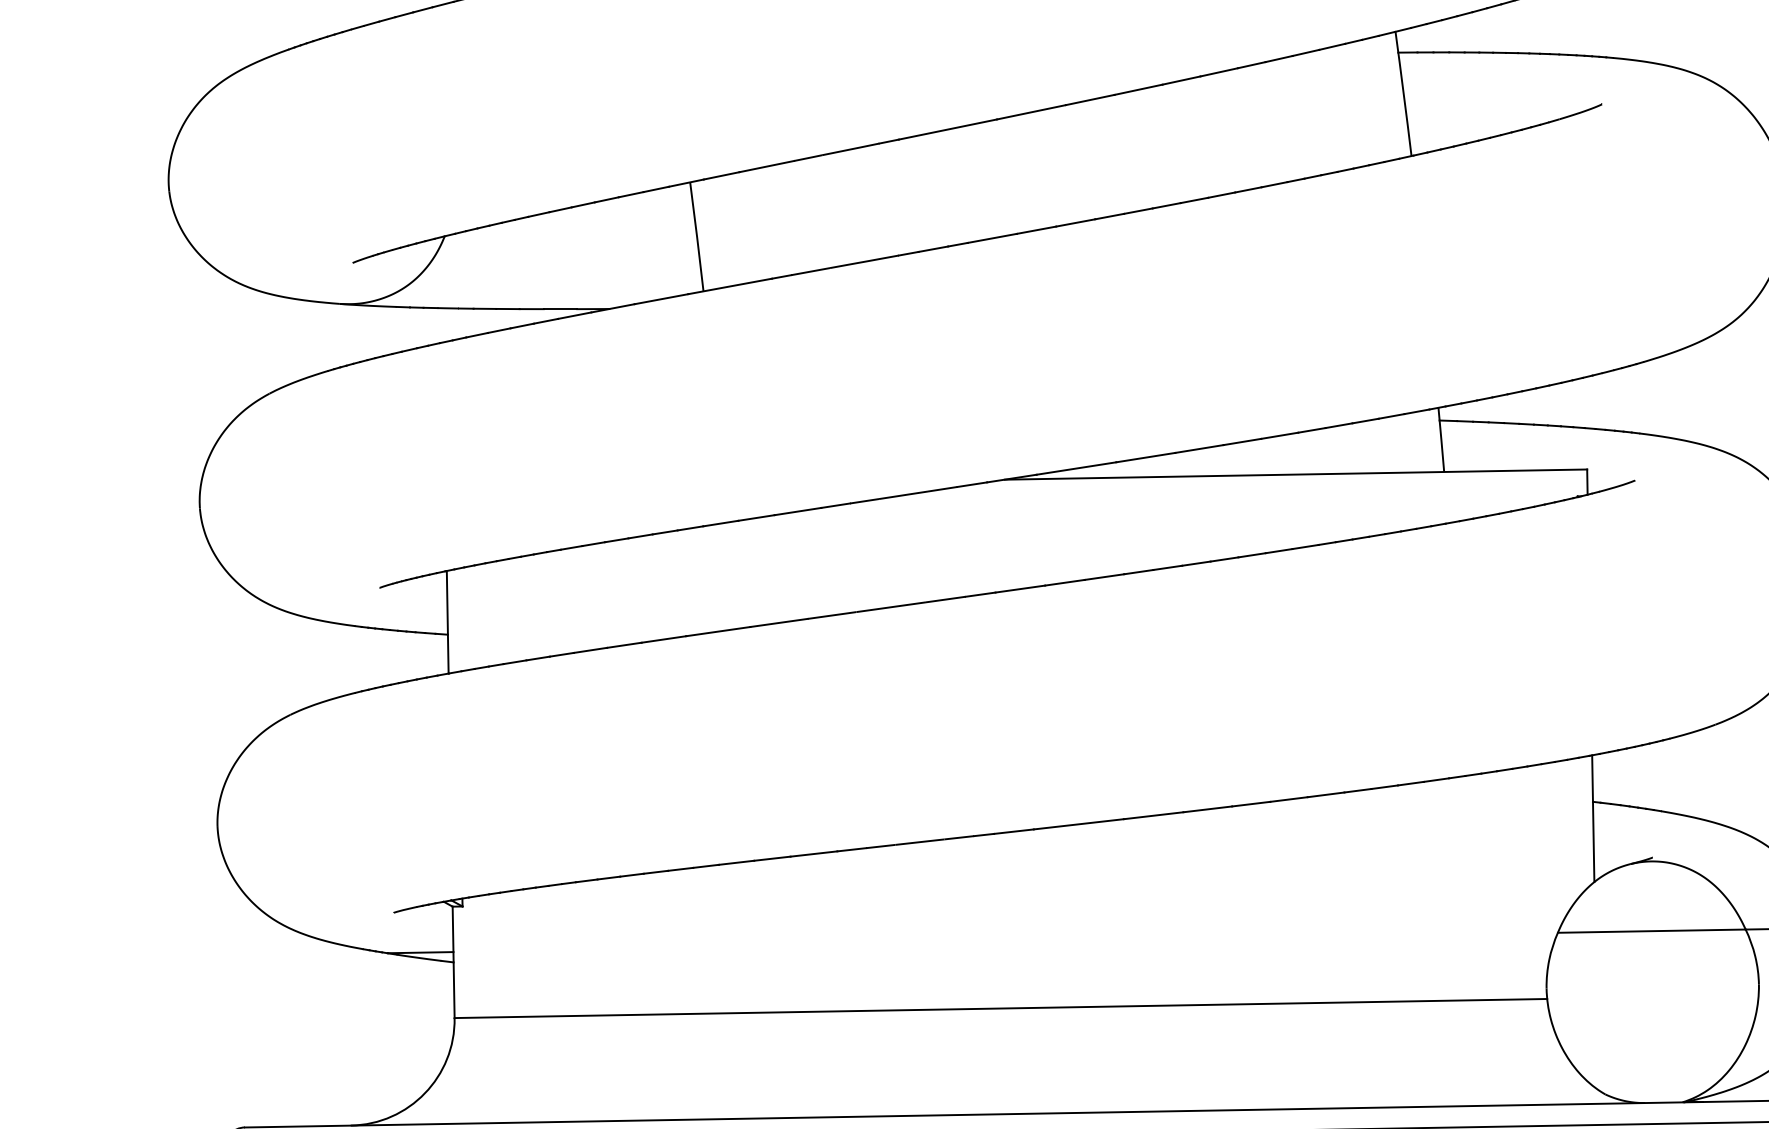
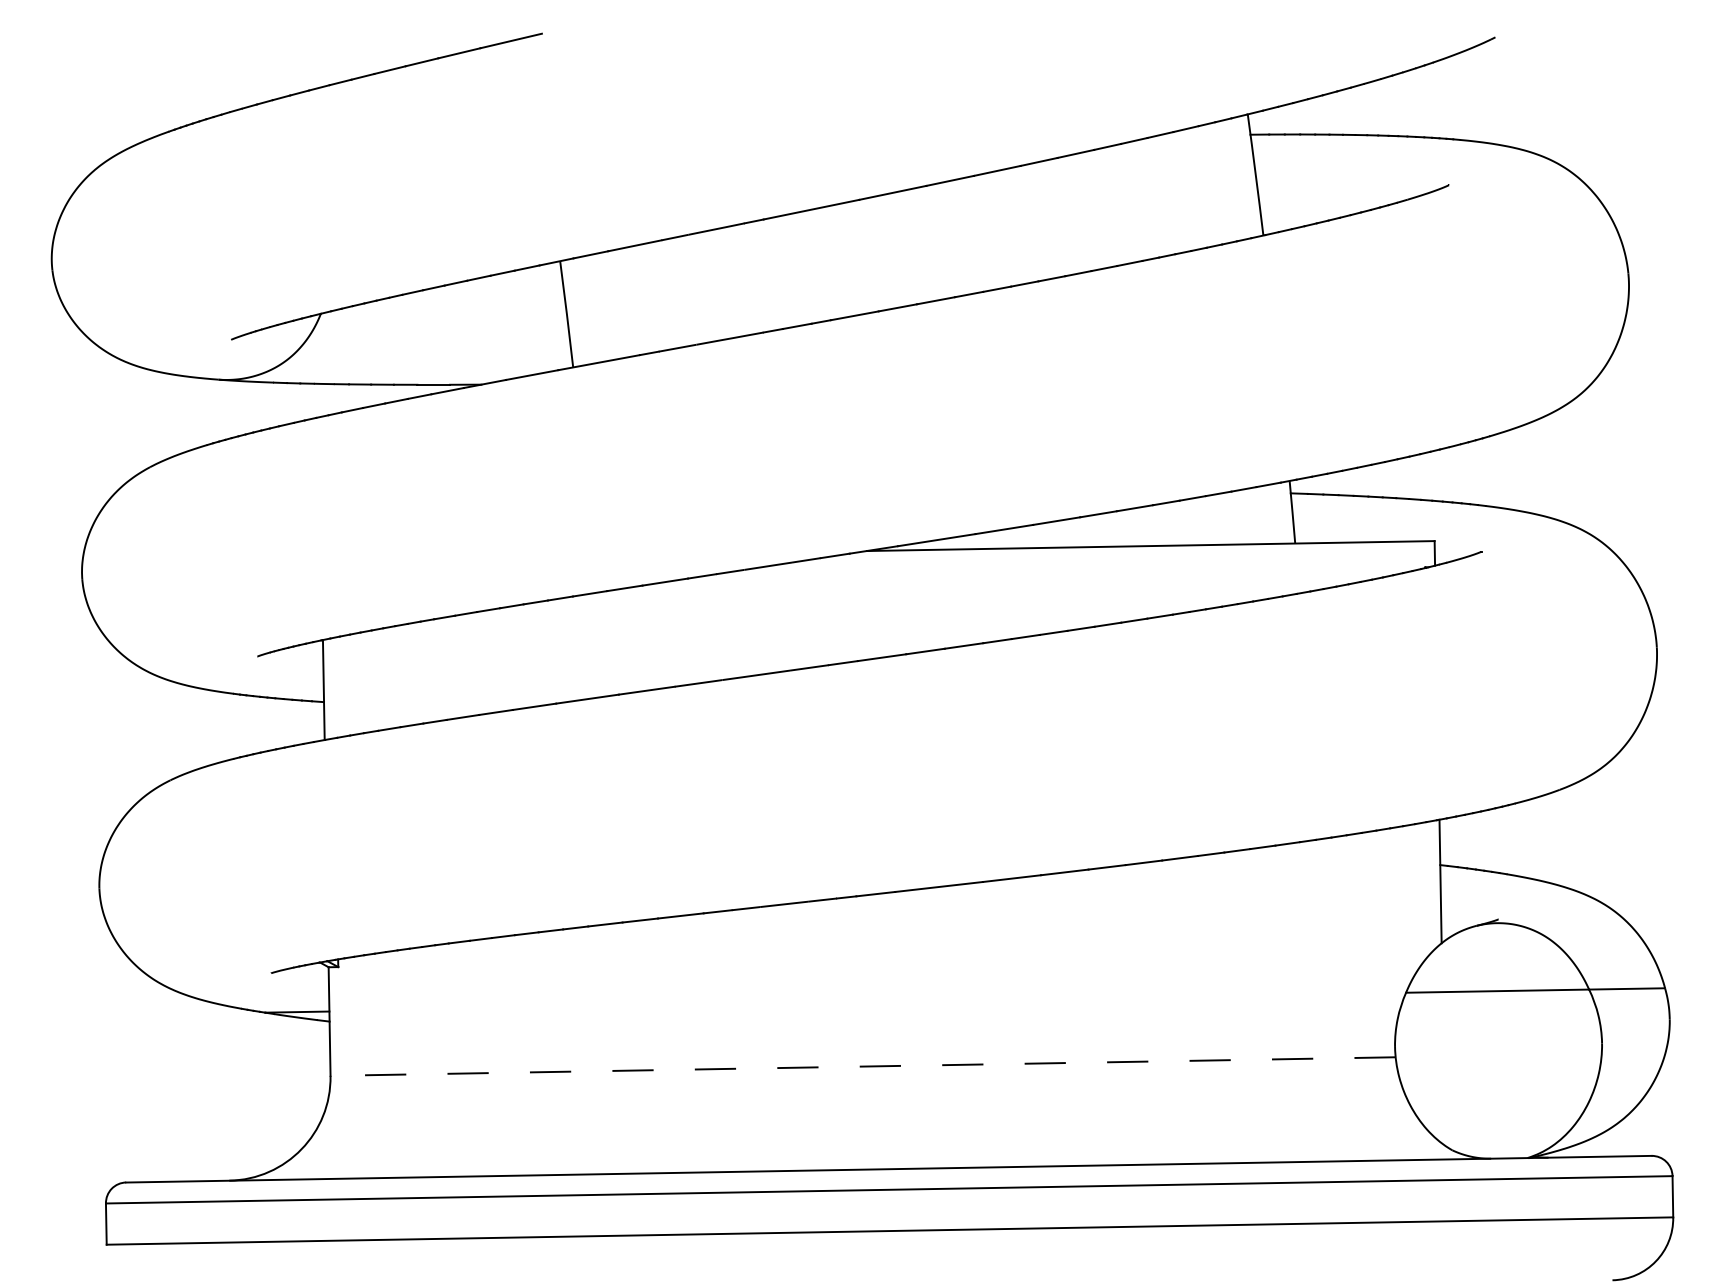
line: (1001, 1008) -> (863, 1066), solid -> dashed

